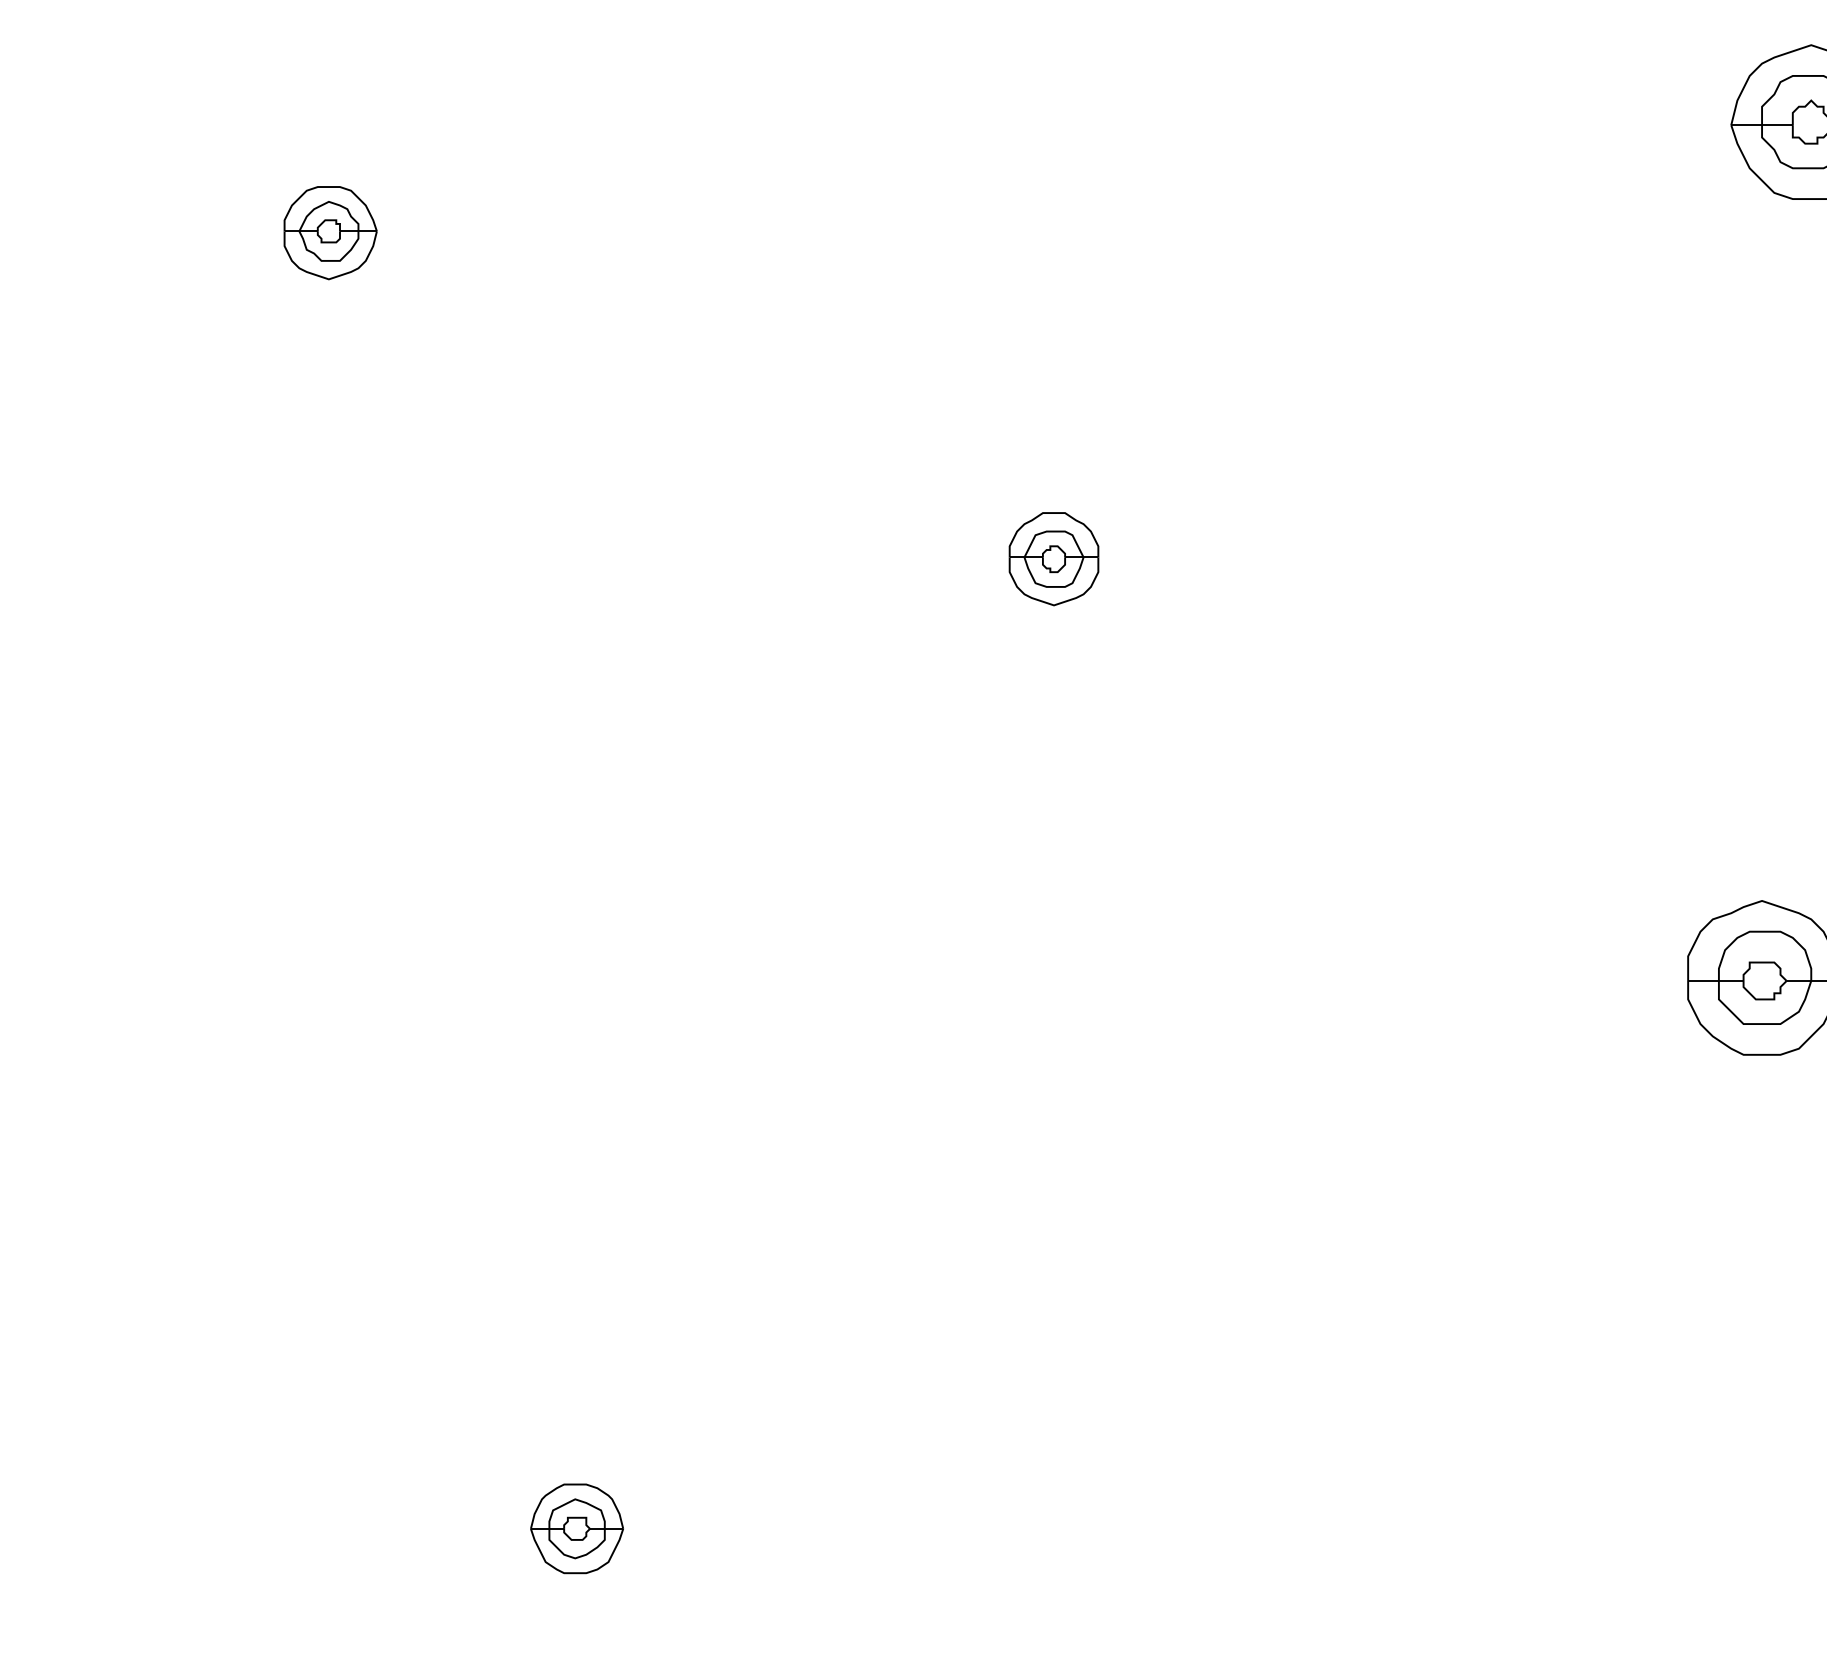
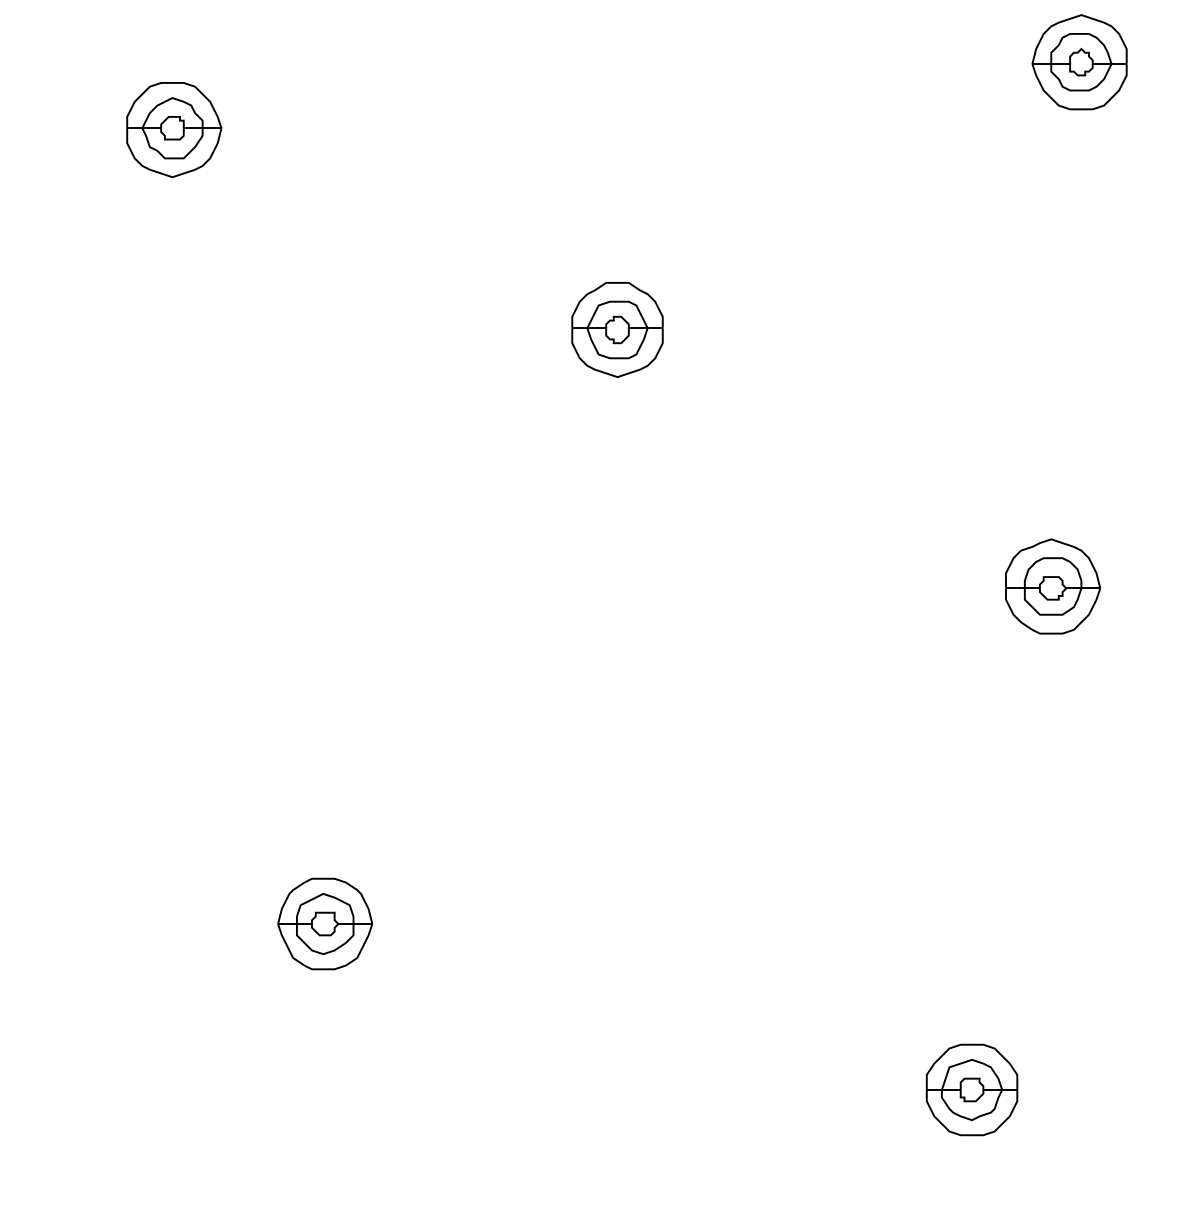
part: (330, 233) -> (174, 130), size x1.67
part: (1054, 558) -> (617, 329), size x1.67
part: (577, 1527) -> (325, 923), size x1.67

